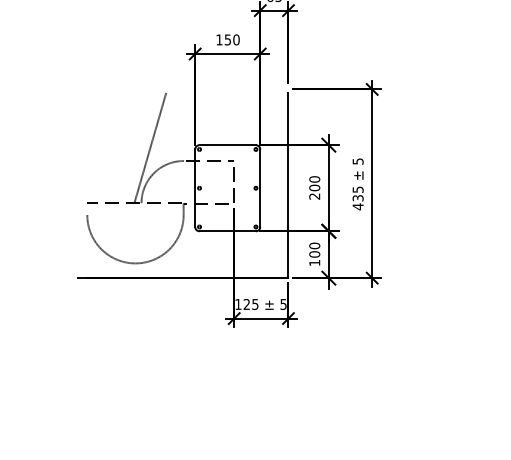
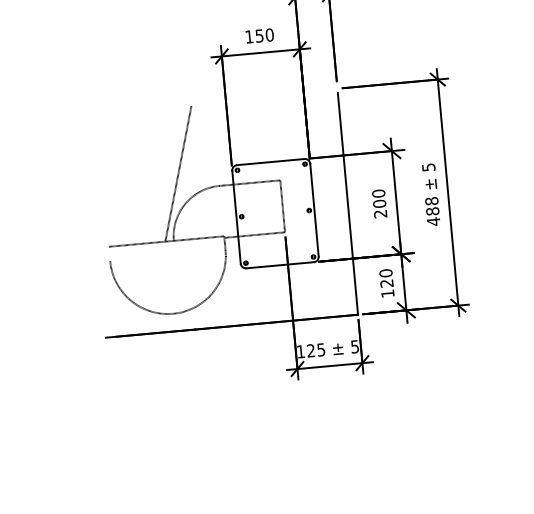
text: (357, 193) -> (431, 205), 435 -> 488
text: (314, 254) -> (386, 283), 100 -> 120

